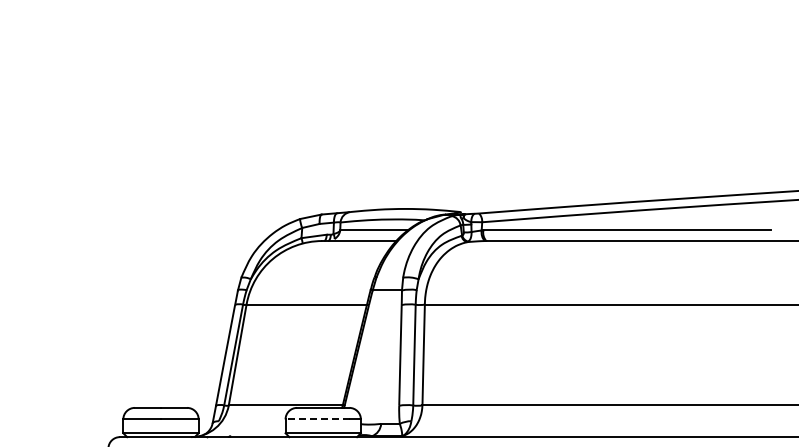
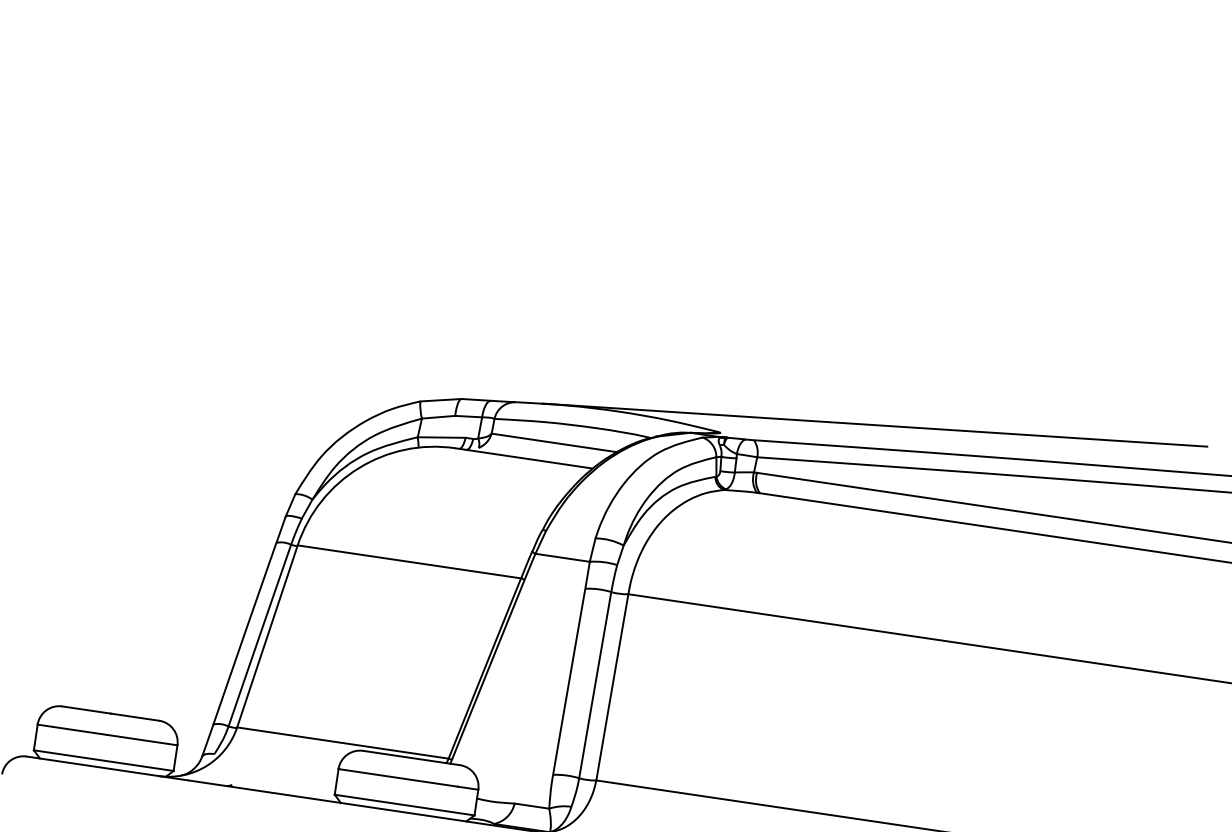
line: (541, 195) -> (874, 423), added
line: (317, 419) -> (397, 777), dashed -> solid

